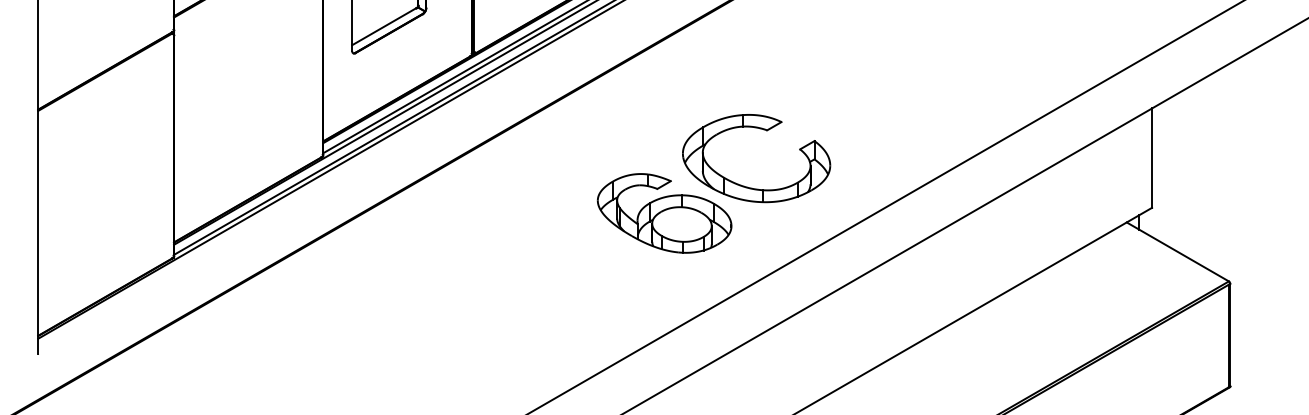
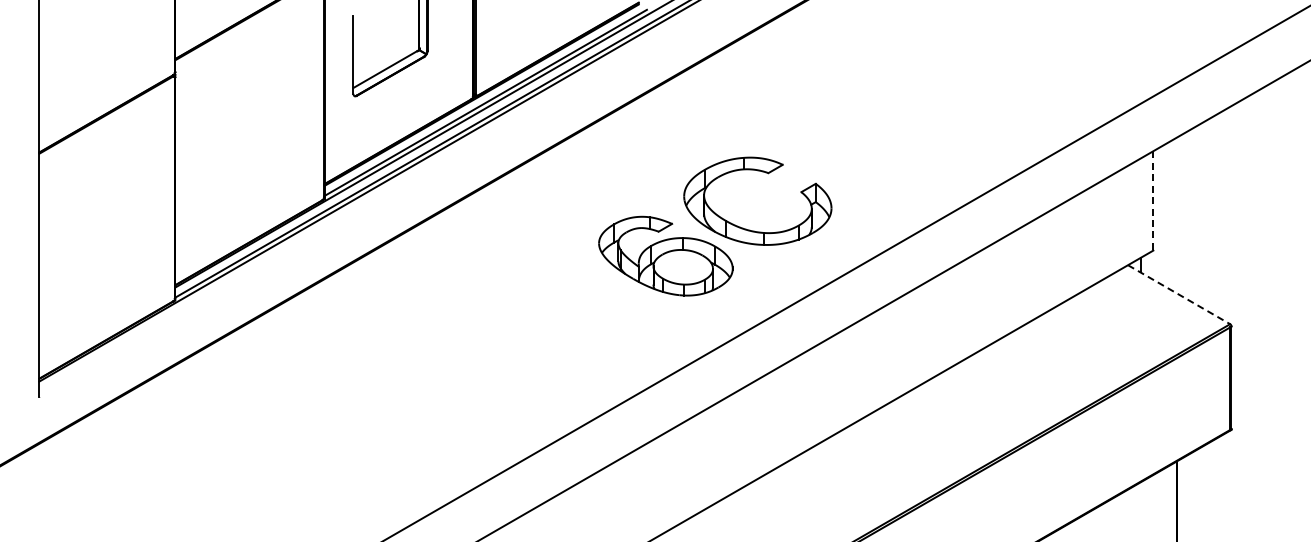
line: (1152, 157) -> (1153, 200), solid -> dashed
line: (1178, 251) -> (1179, 294), solid -> dashed

